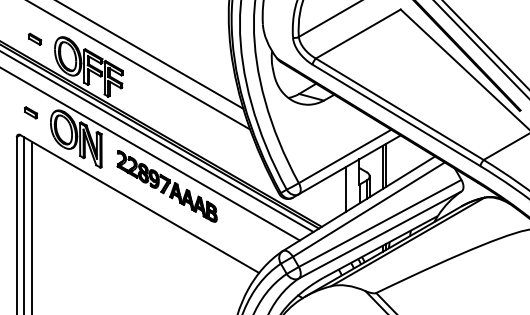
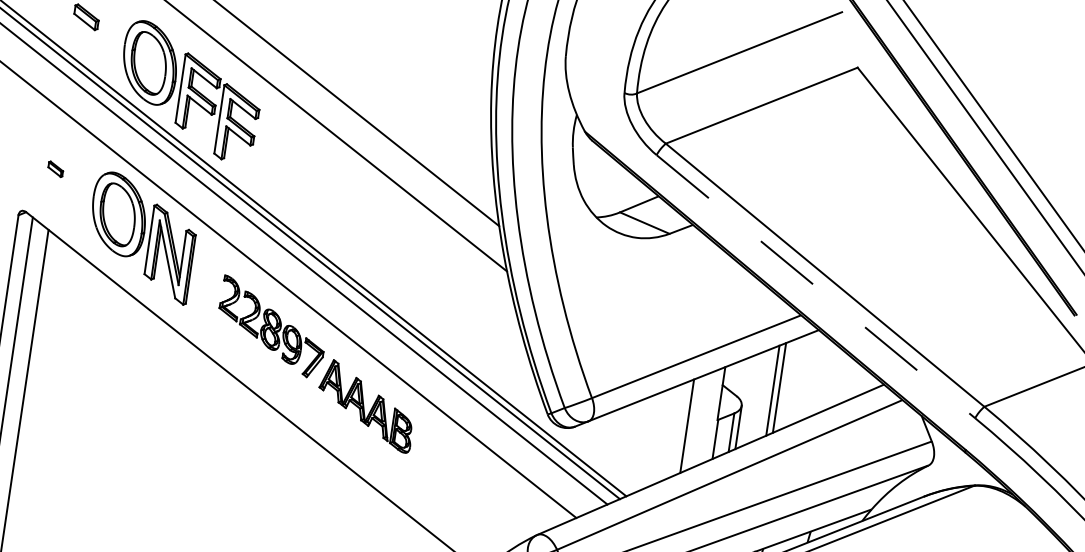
part: (31, 112) -> (56, 168), size x0.6
line: (396, 115) -> (816, 287), solid -> dashed

